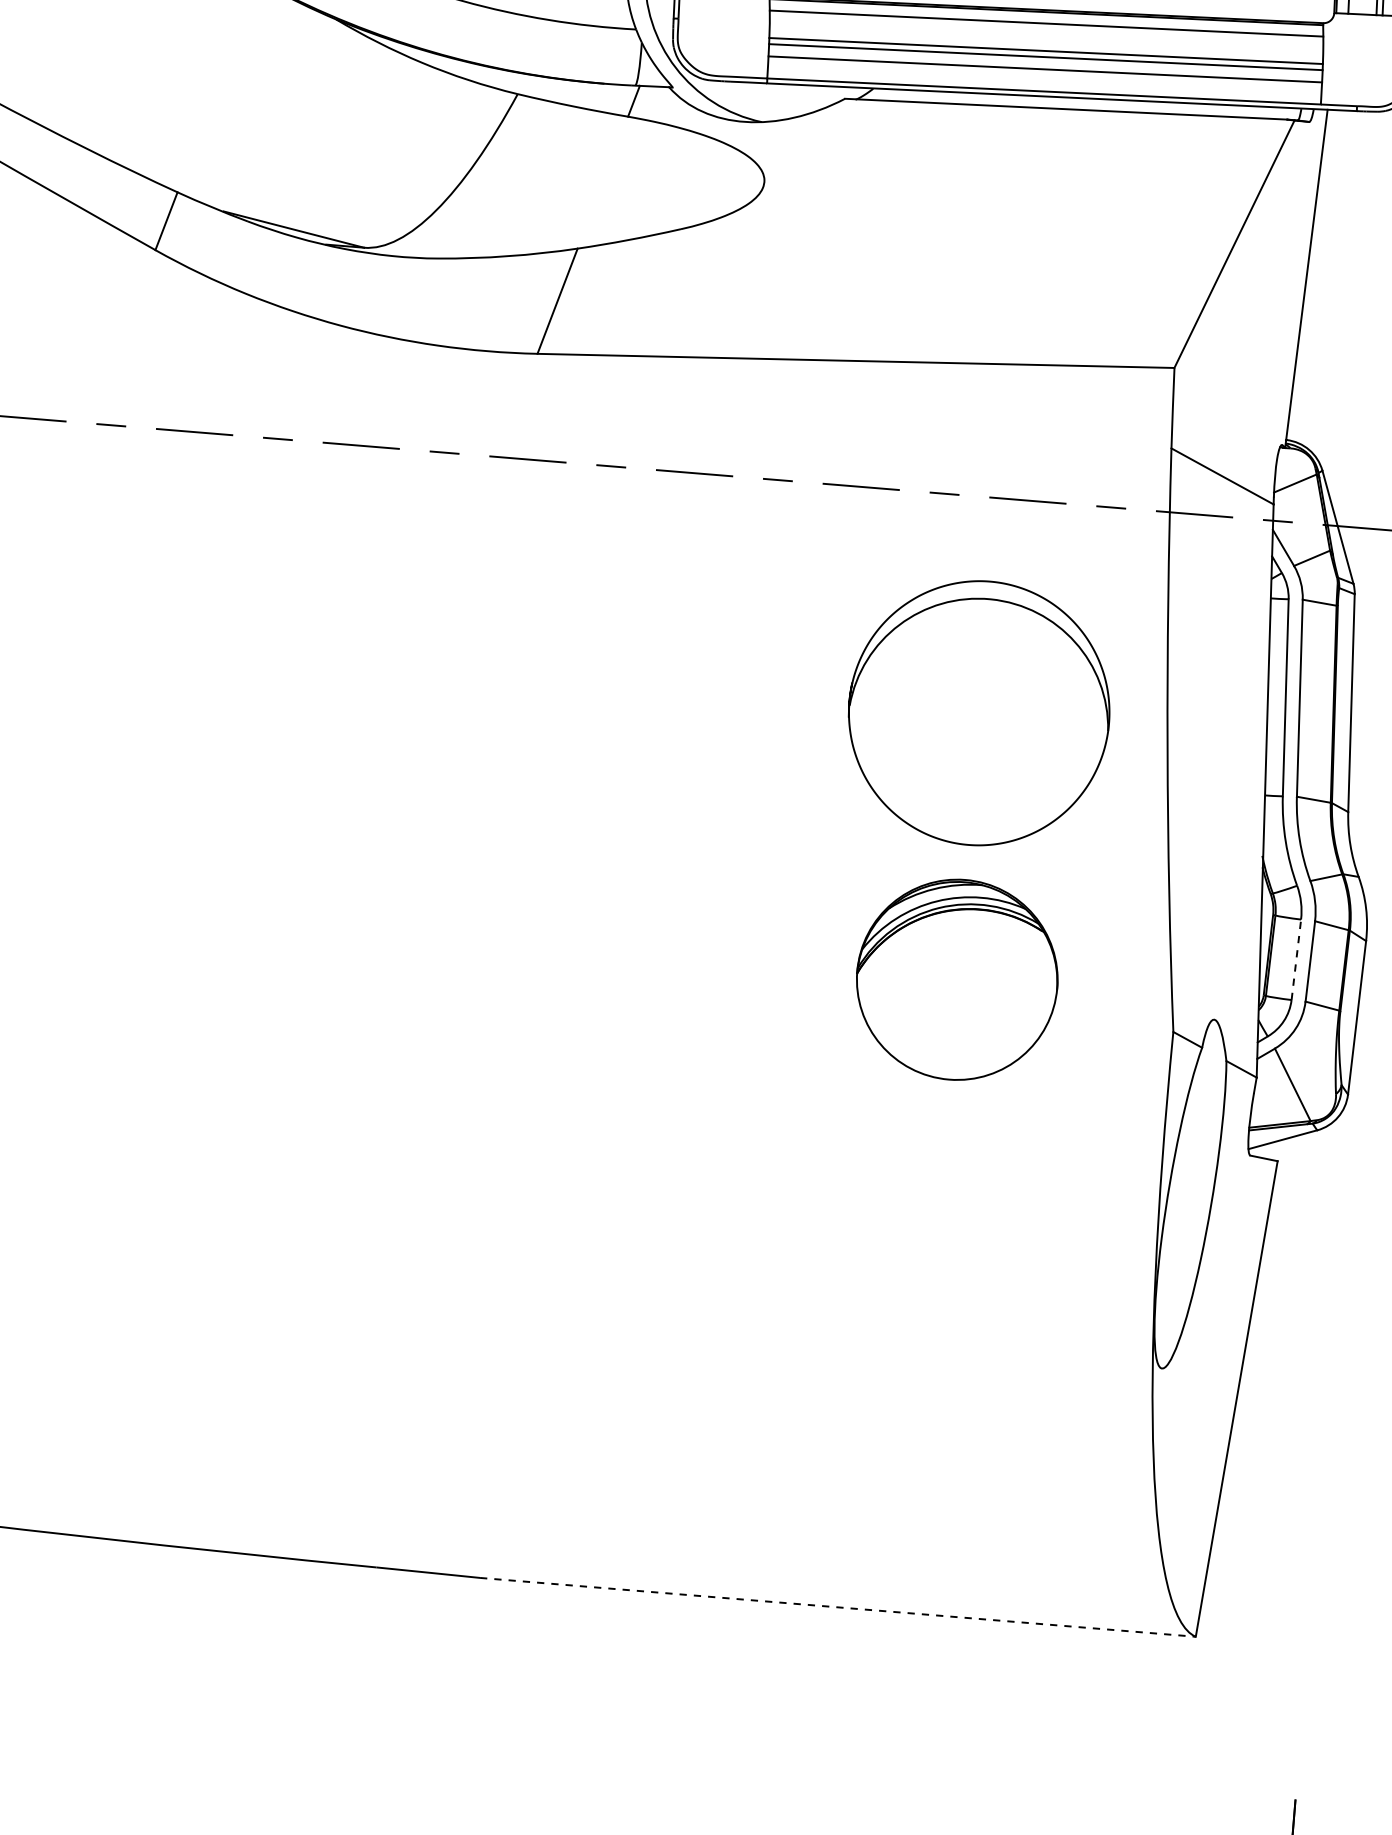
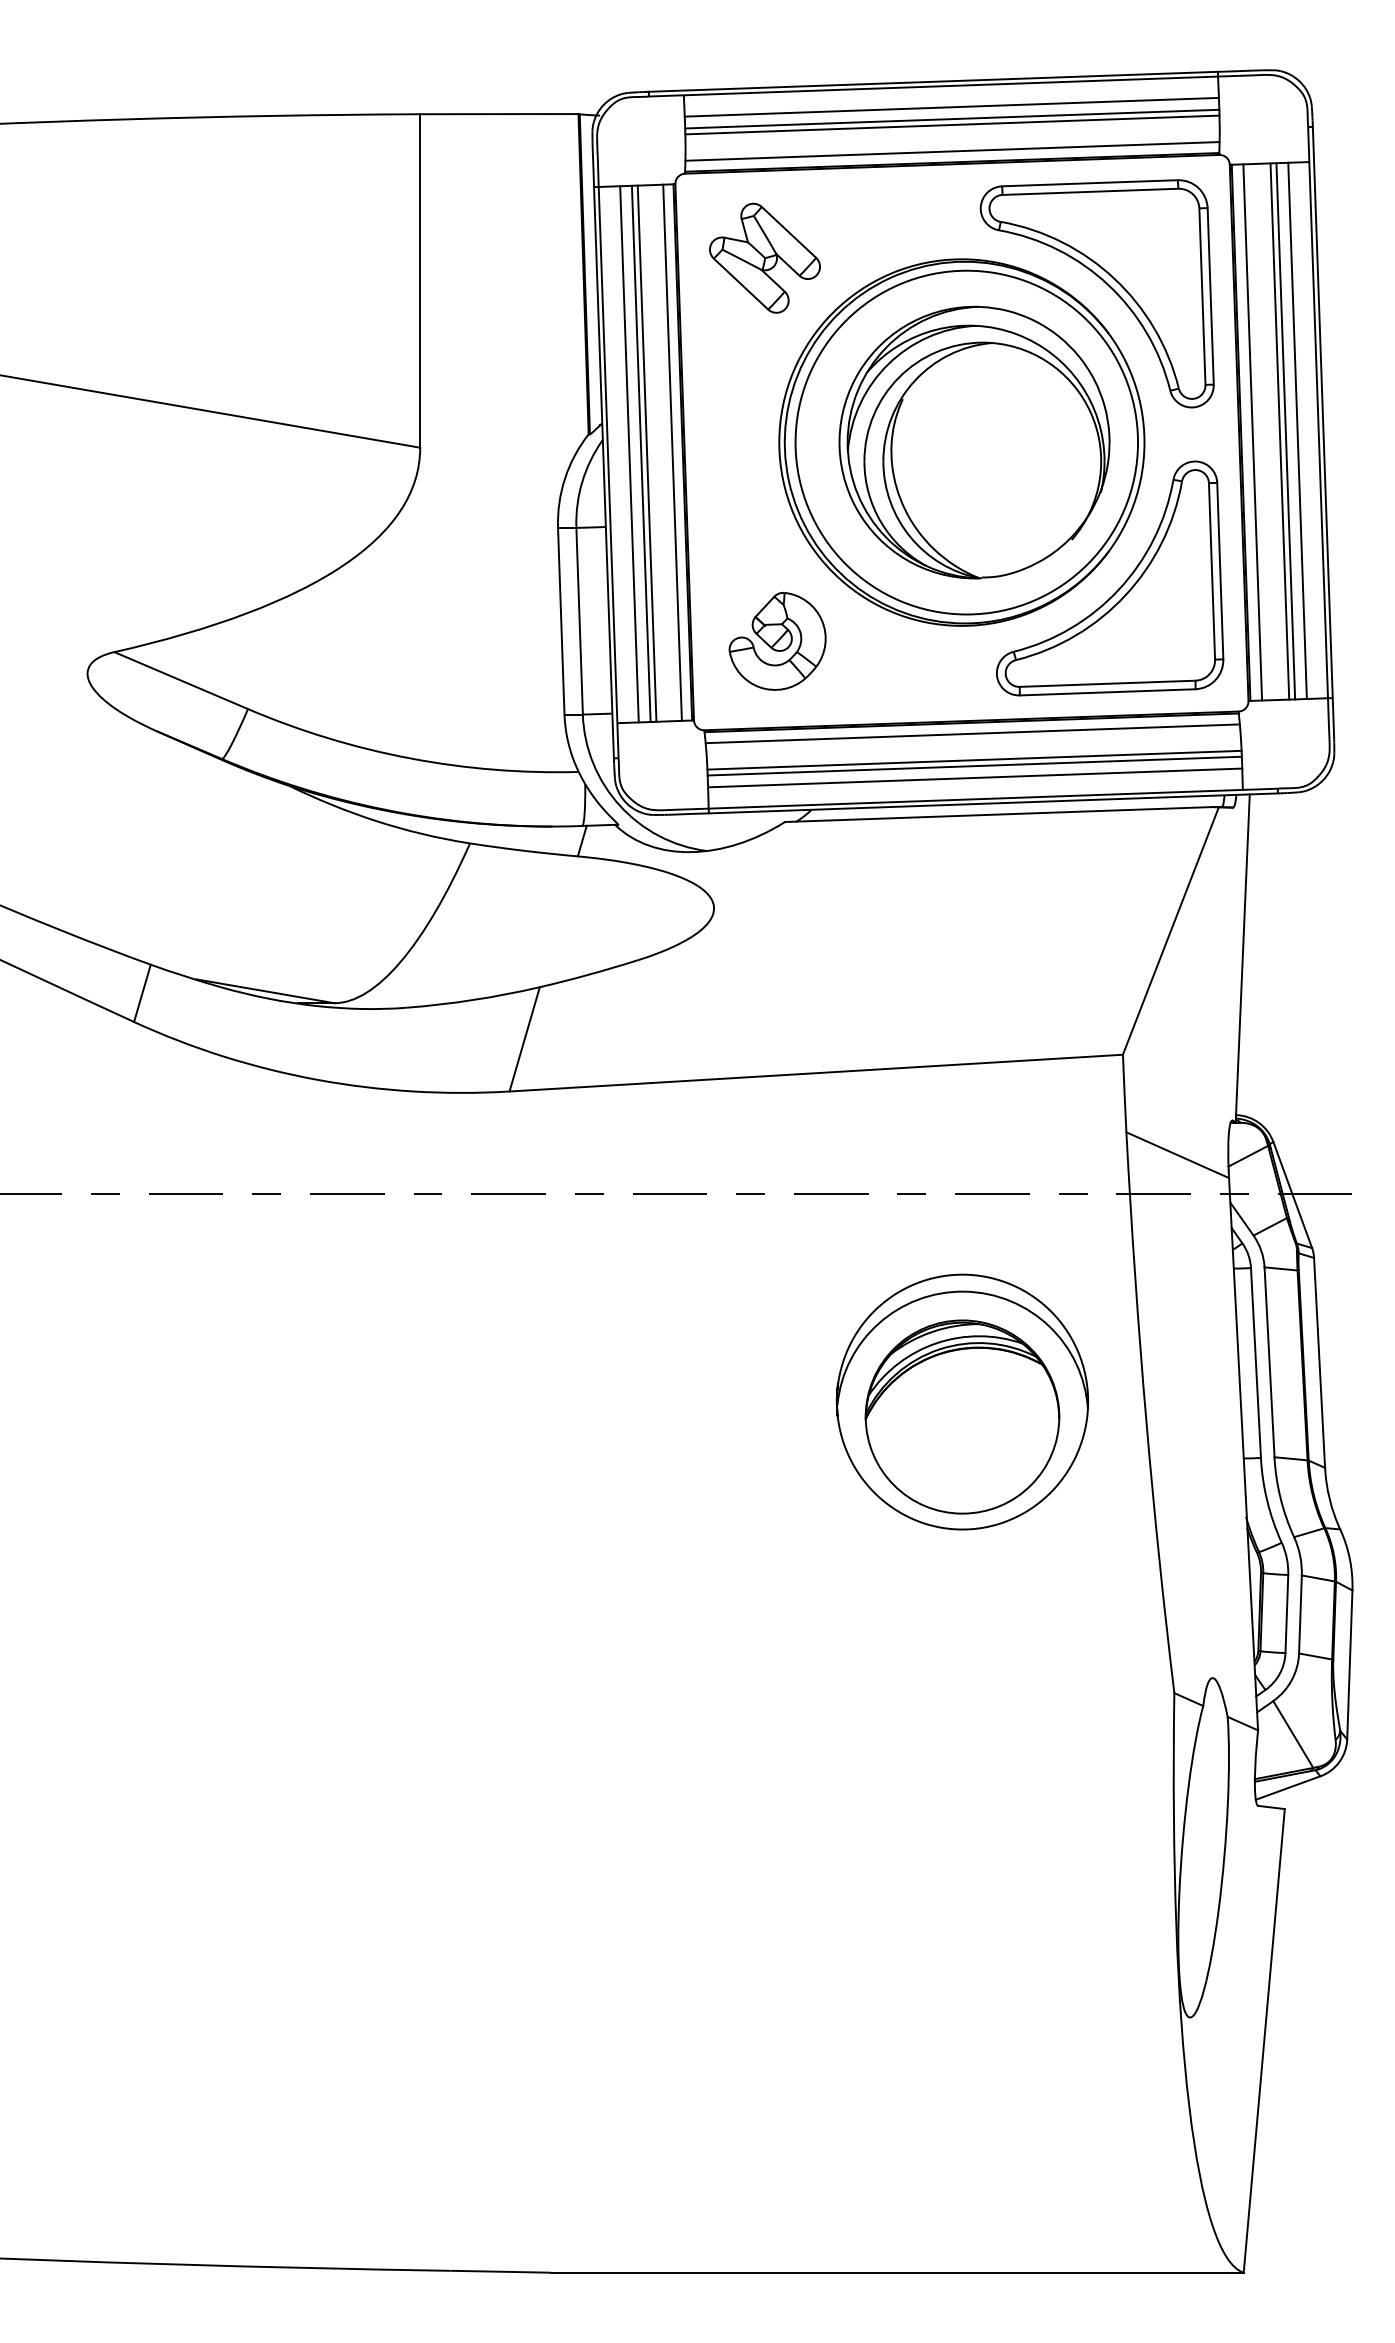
line: (1296, 959) -> (1286, 1613), dashed -> solid
part: (957, 979) -> (962, 1416), moved
line: (838, 1607) -> (897, 2272), dashed -> solid

